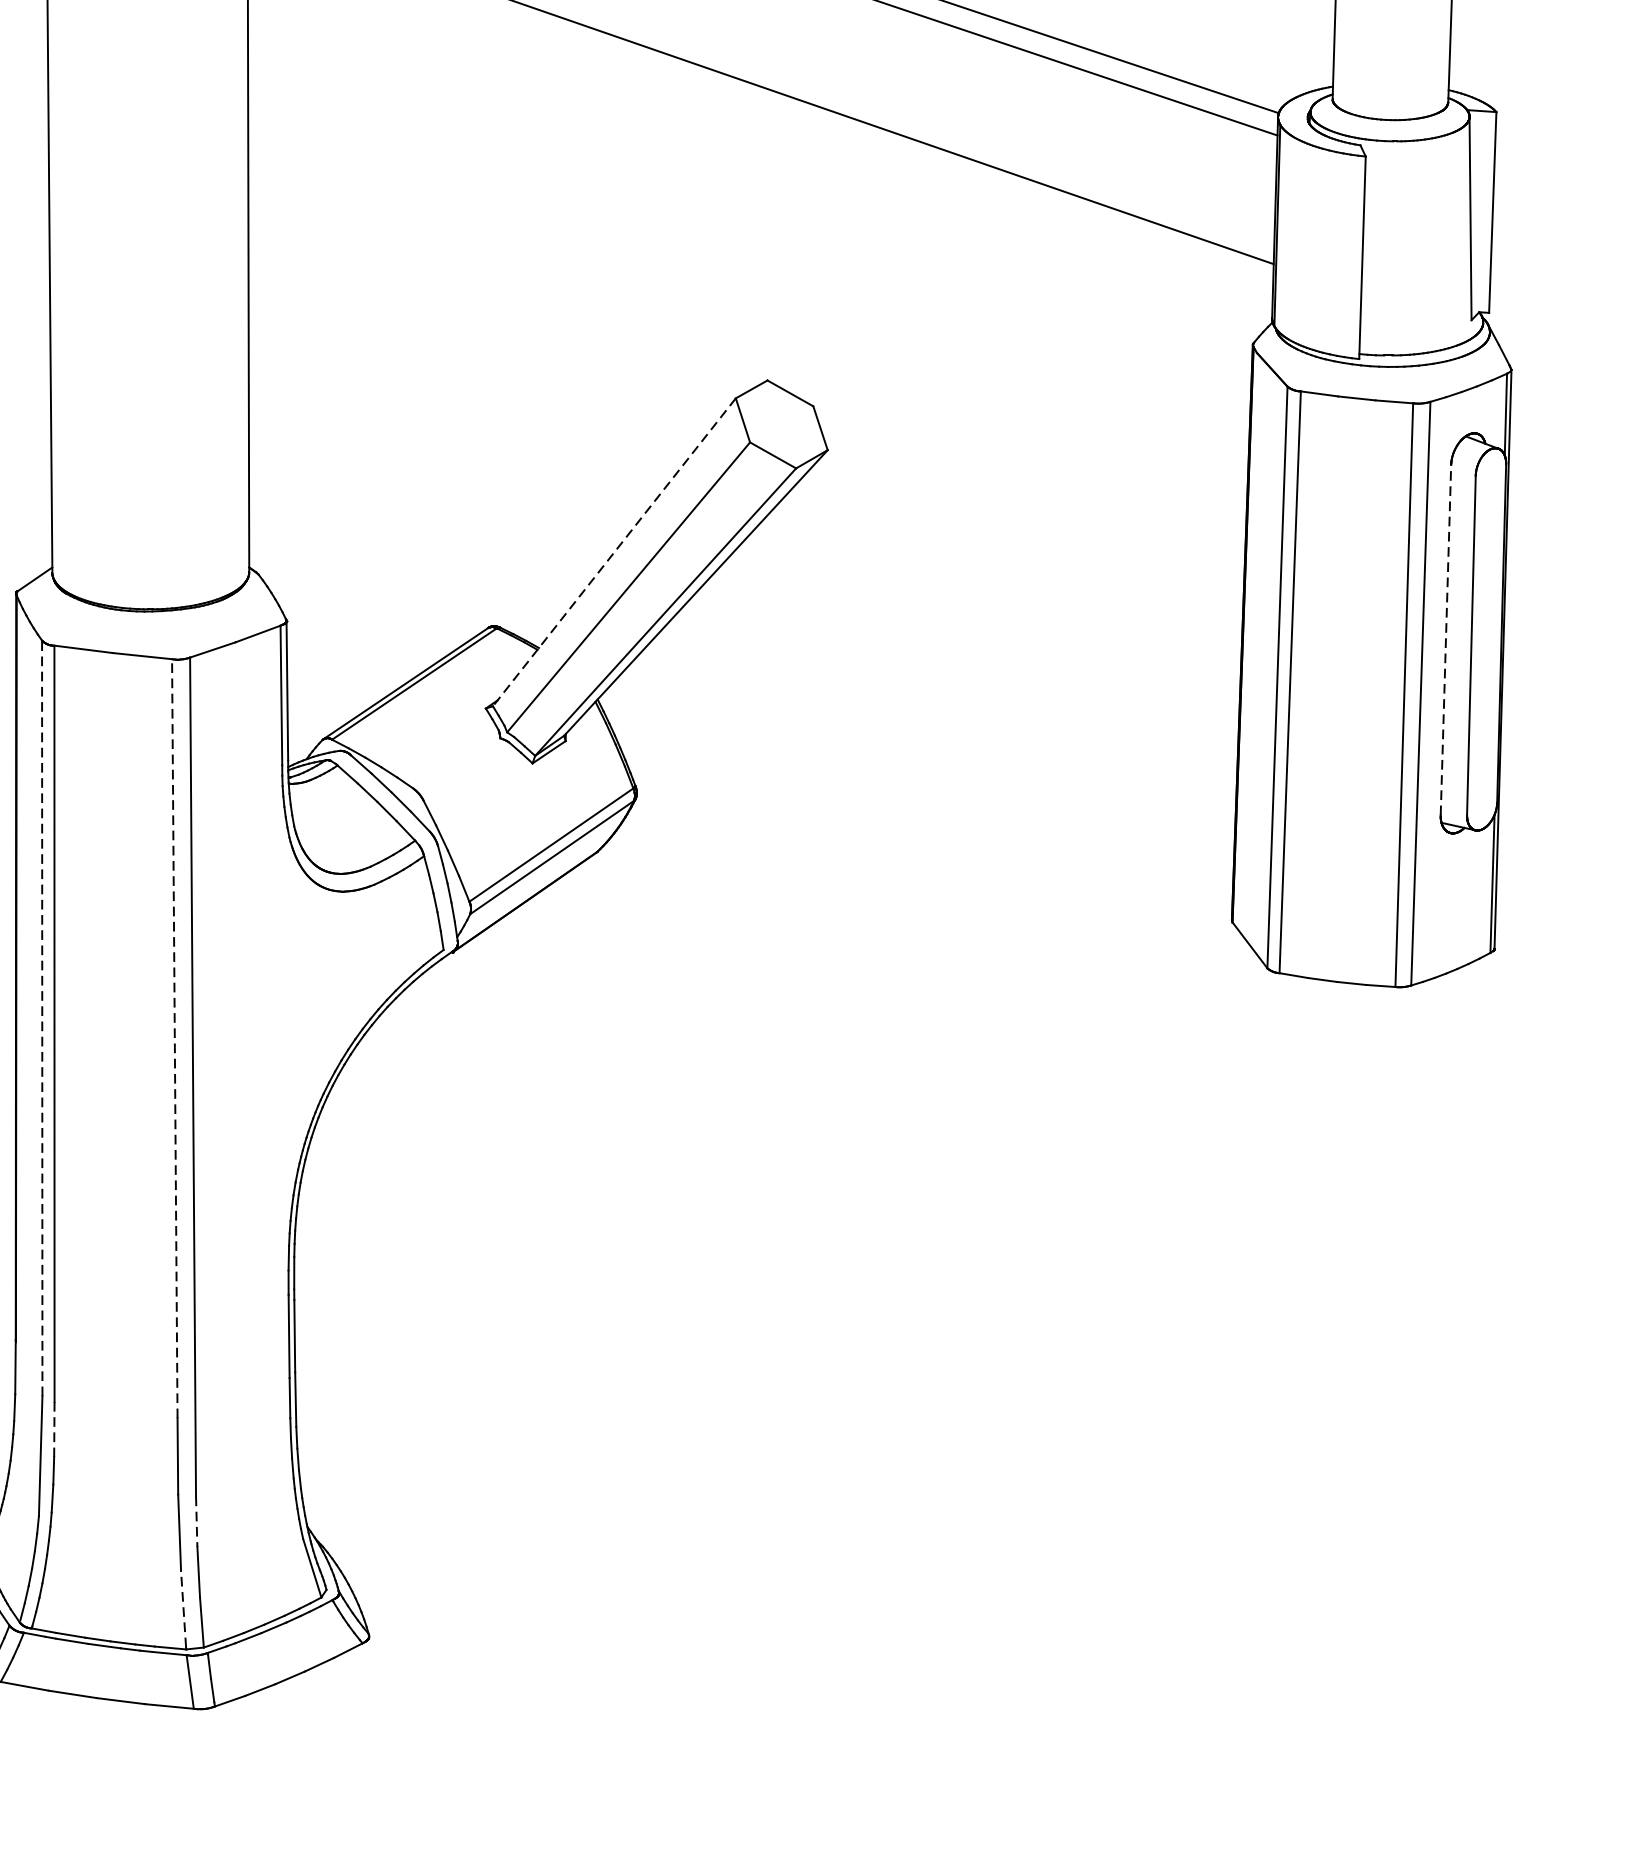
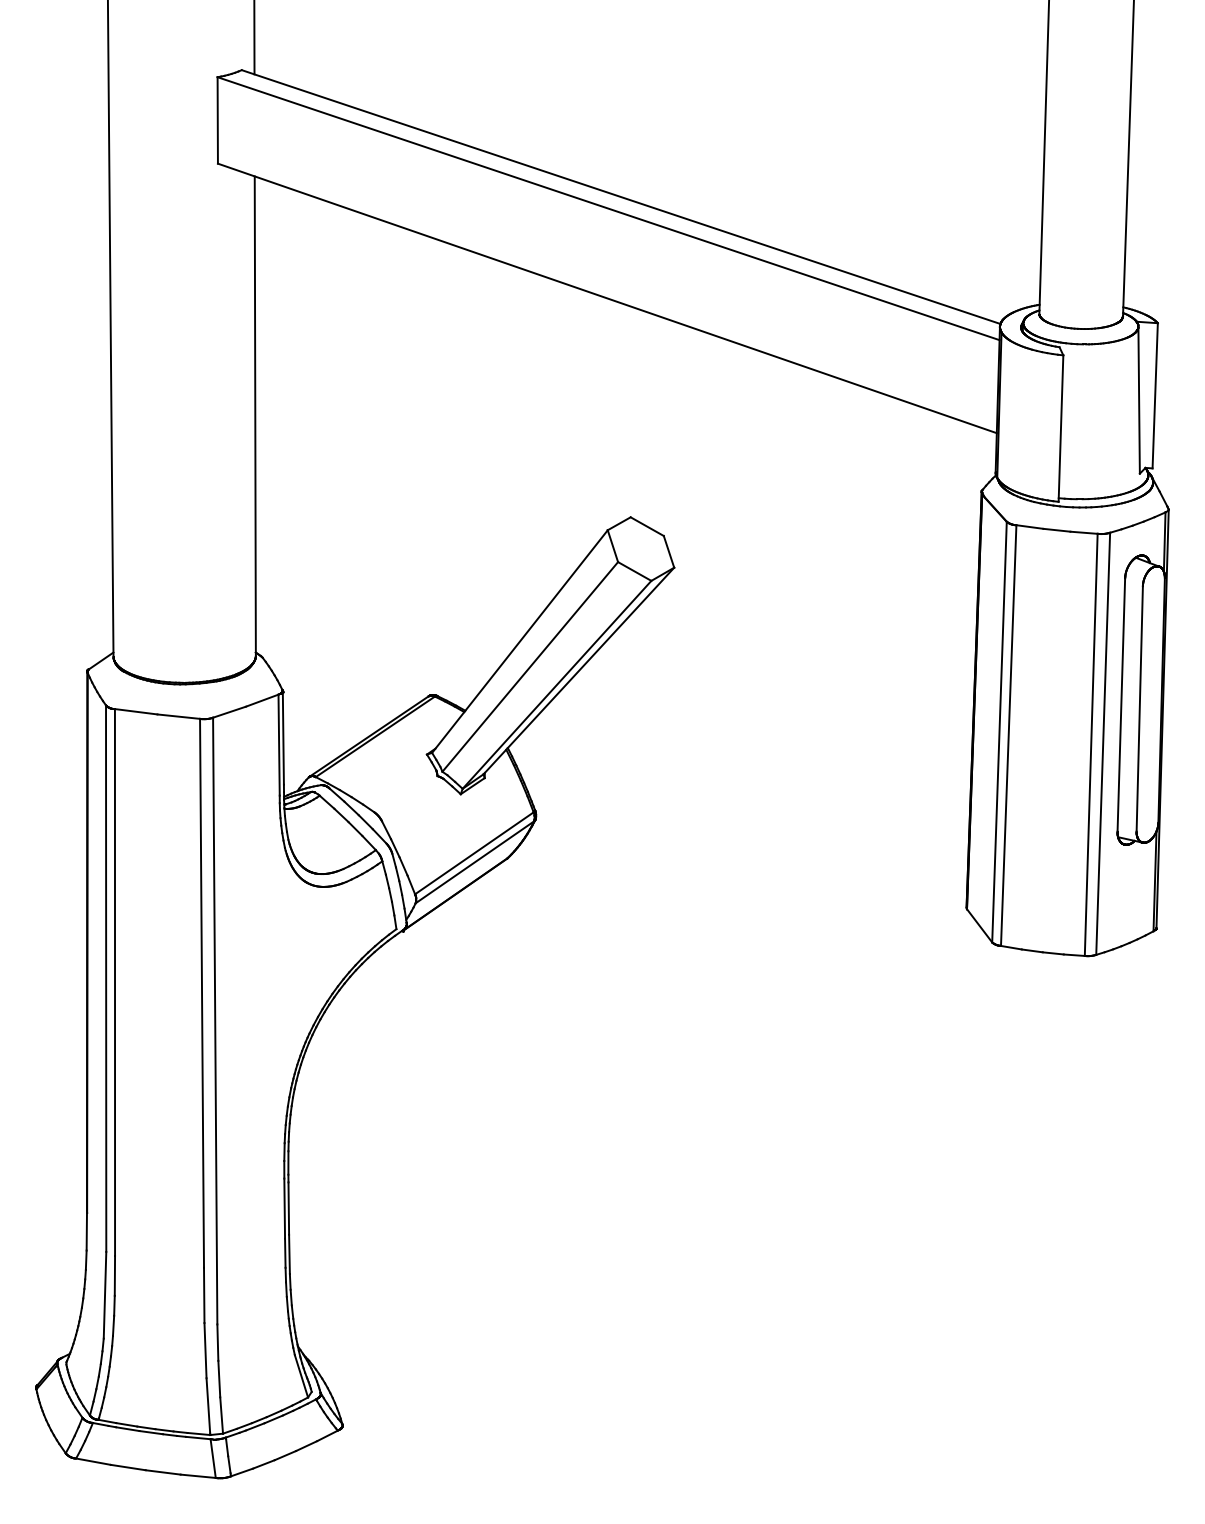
line: (613, 552) -> (519, 641), dashed -> solid
line: (1446, 640) -> (1121, 705), dashed -> solid
line: (42, 1018) -> (106, 978), dashed -> solid
line: (175, 1037) -> (202, 992), dashed -> solid
line: (53, 1428) -> (114, 1275), dashed -> solid
line: (196, 1522) -> (217, 1343), dashed -> solid
line: (183, 1608) -> (208, 1405), dashed -> solid

